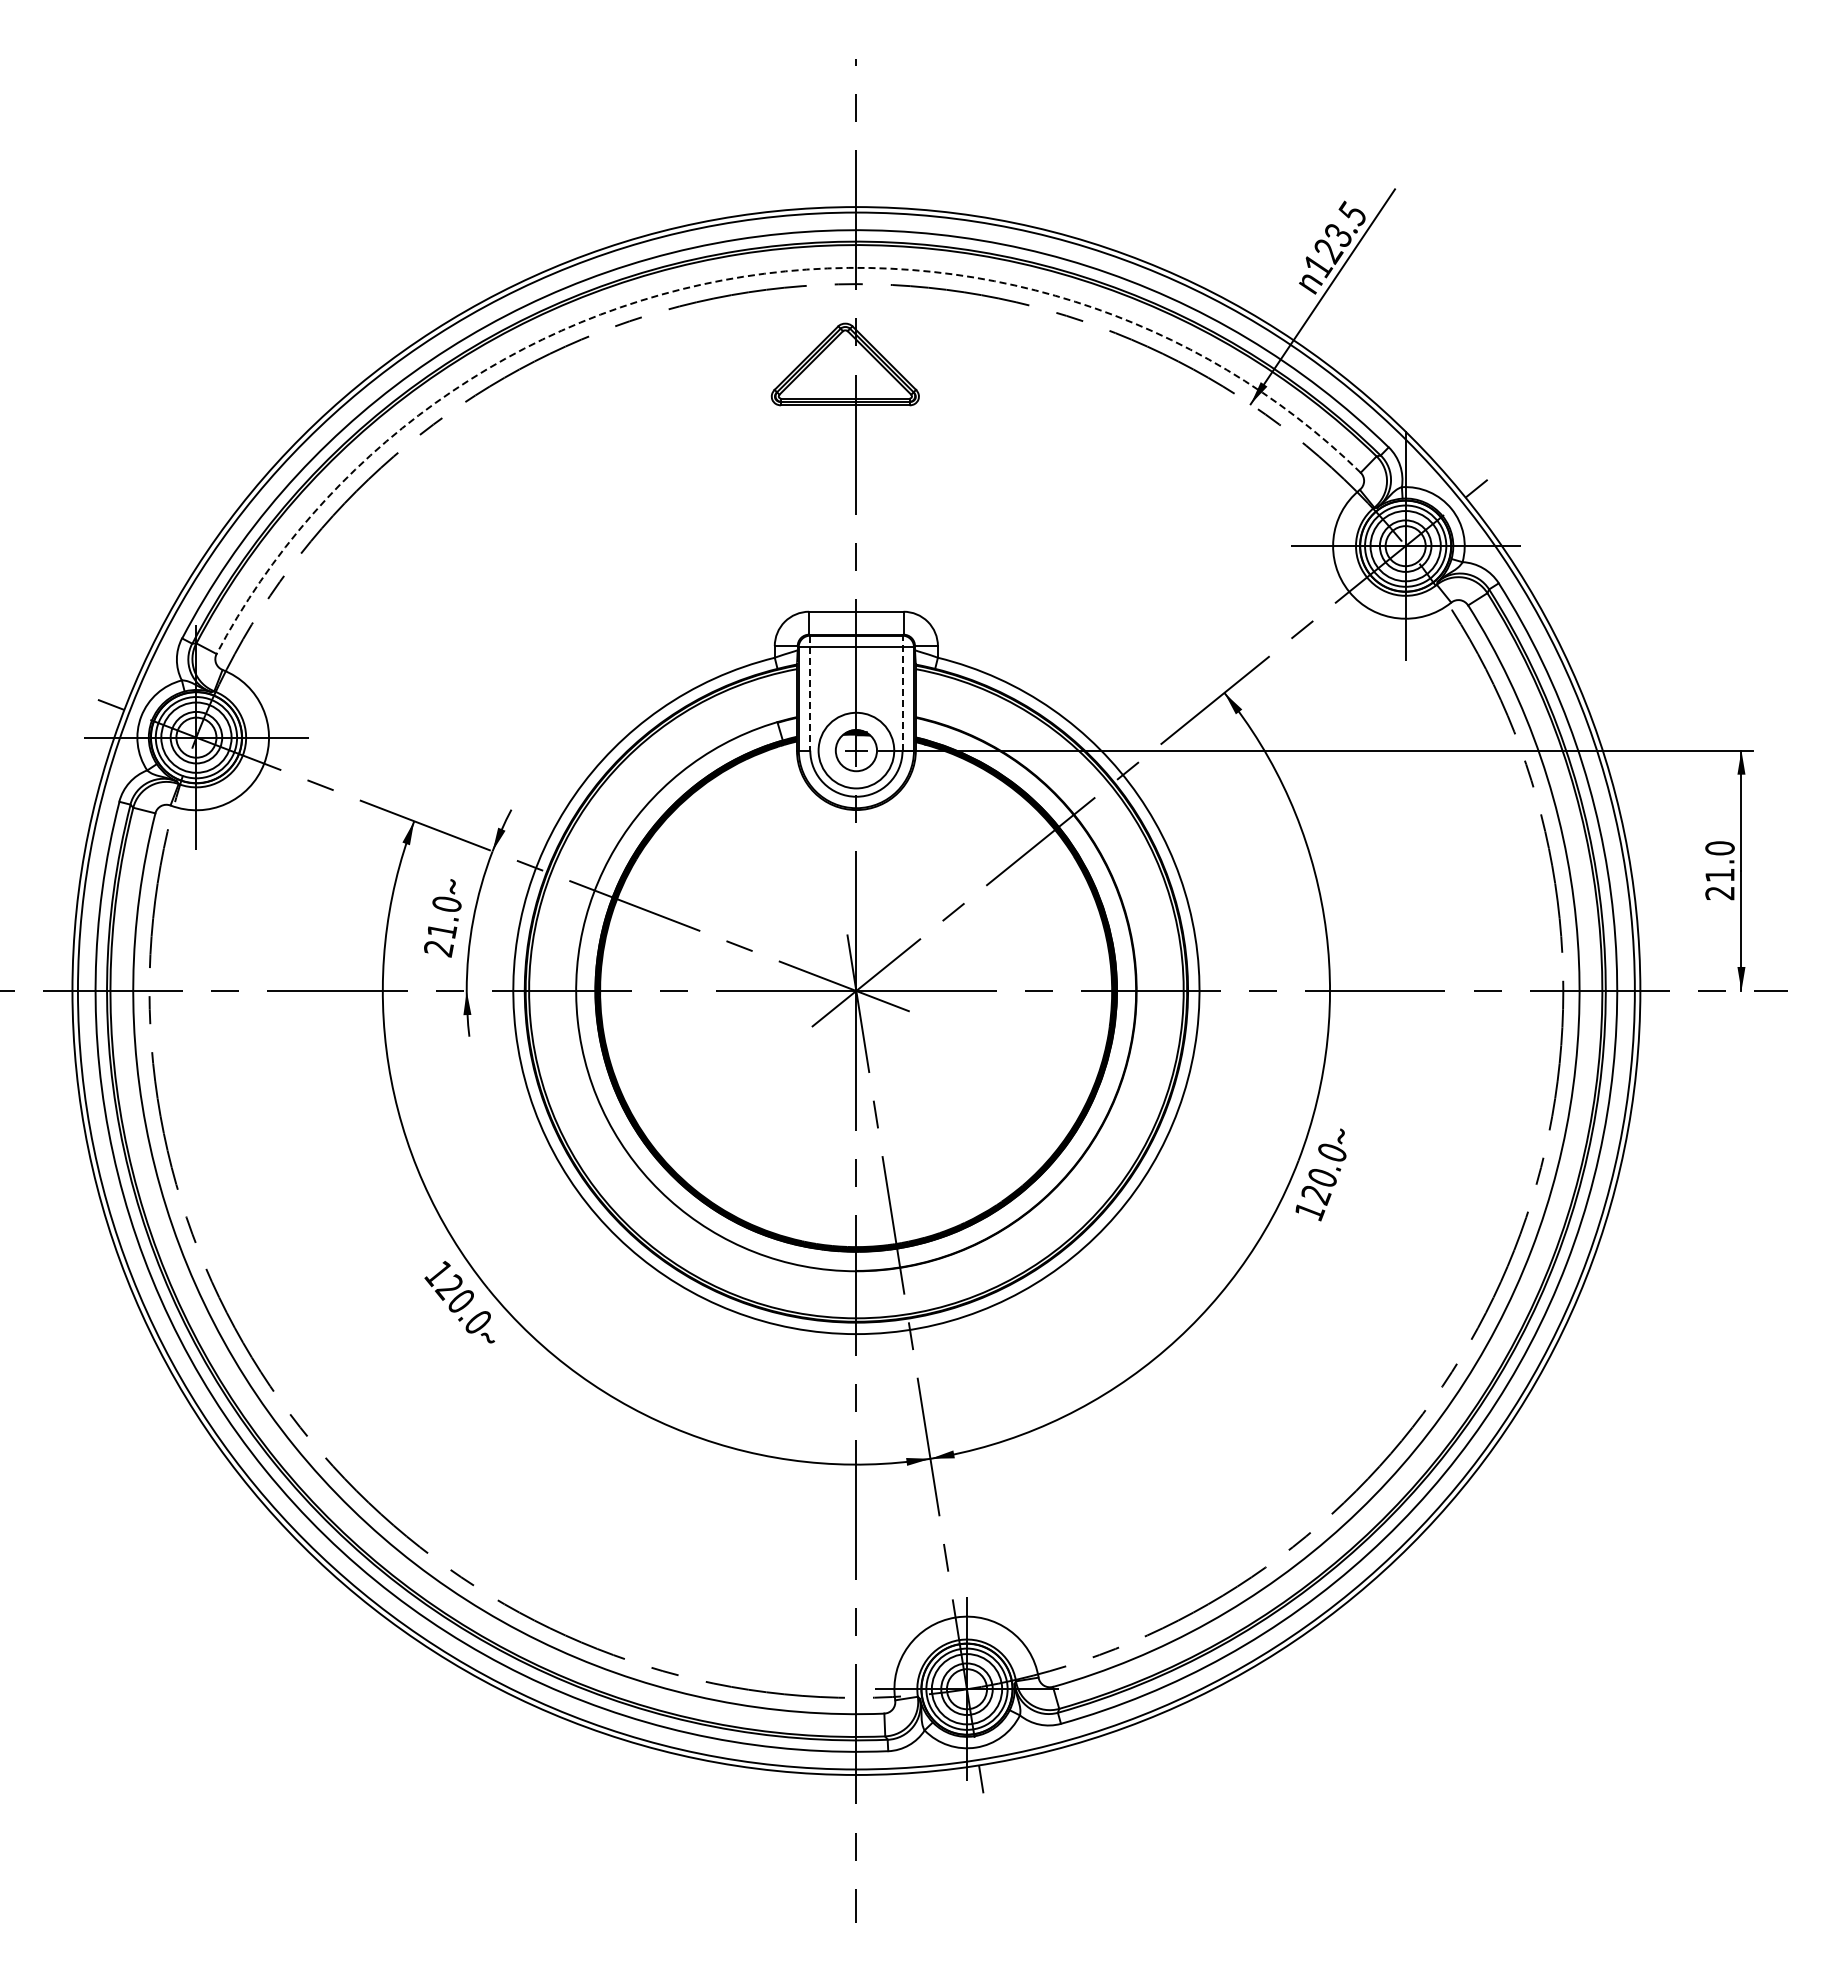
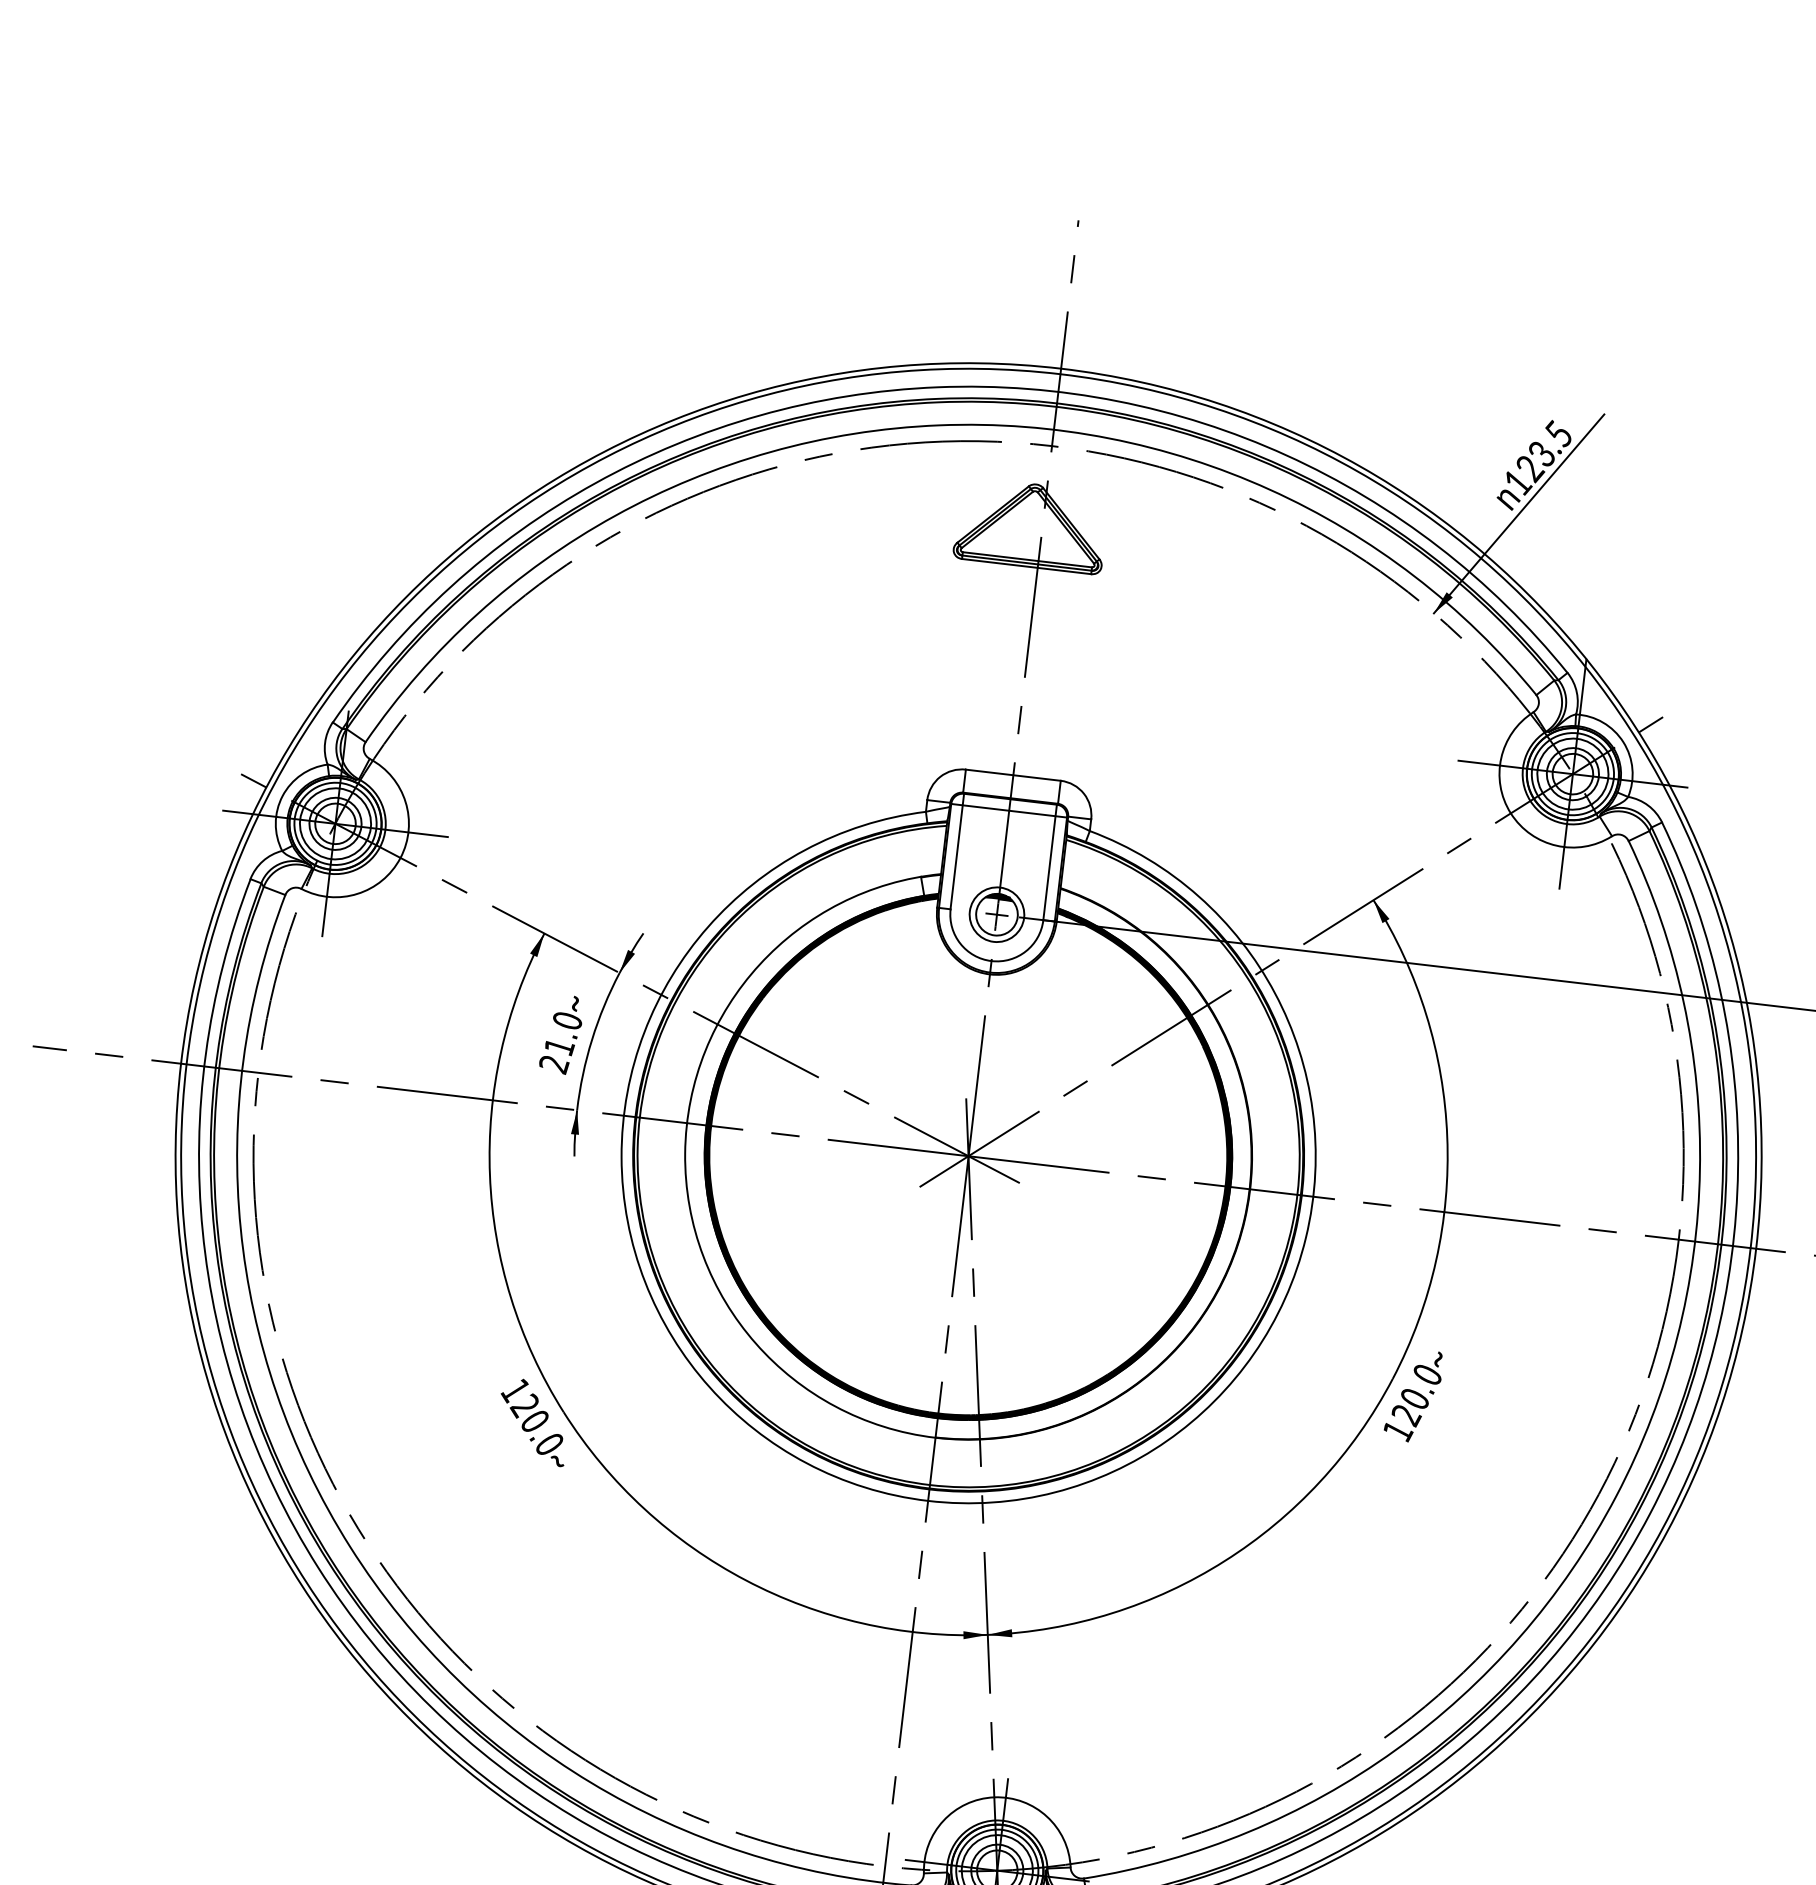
arc: (743, 276) -> (939, 425), dashed -> solid
line: (902, 692) -> (1050, 861), dashed -> solid
line: (810, 693) -> (957, 851), dashed -> solid
circle: (856, 750) -> (997, 914), size x0.71

